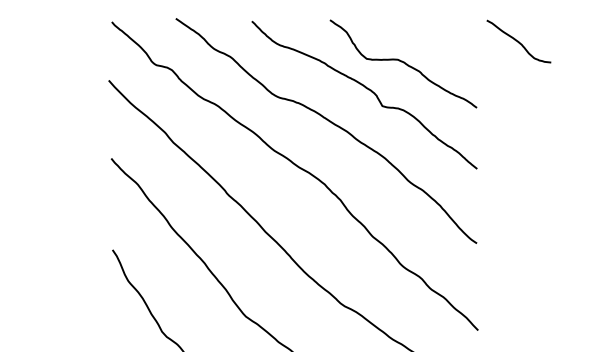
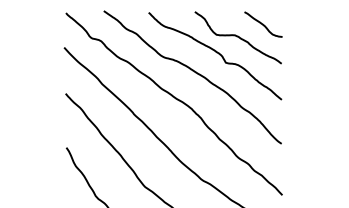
curve: (518, 41) -> (263, 24), moved

